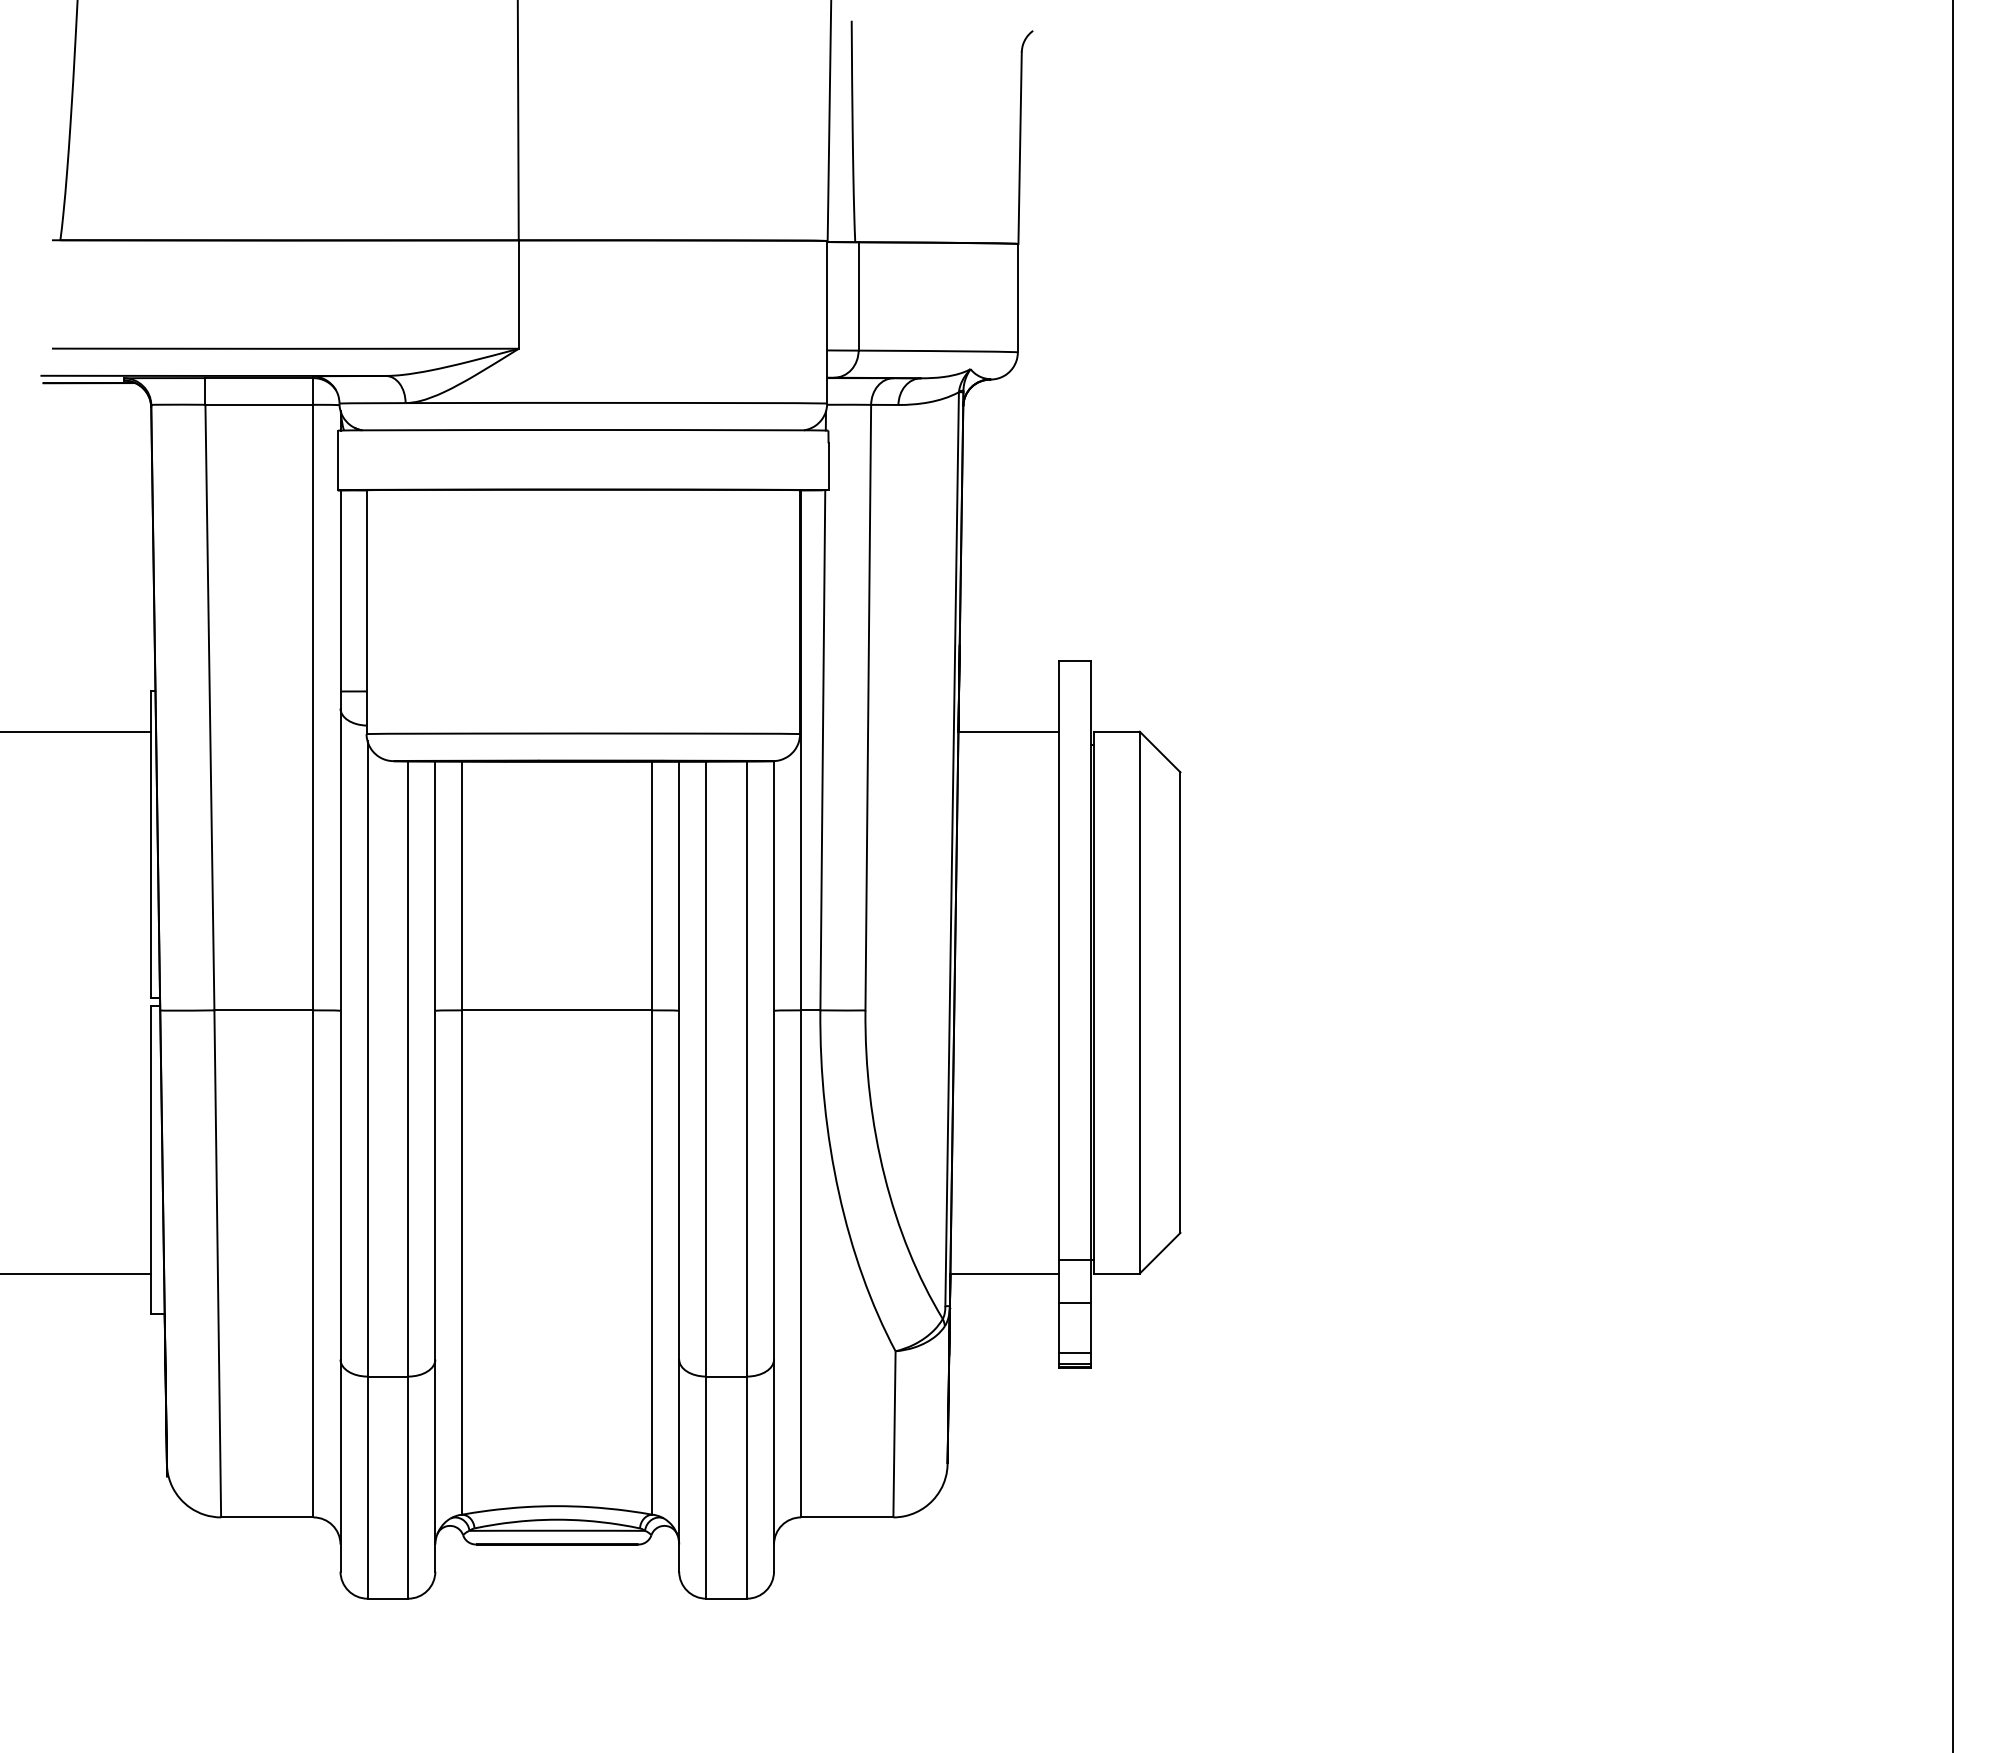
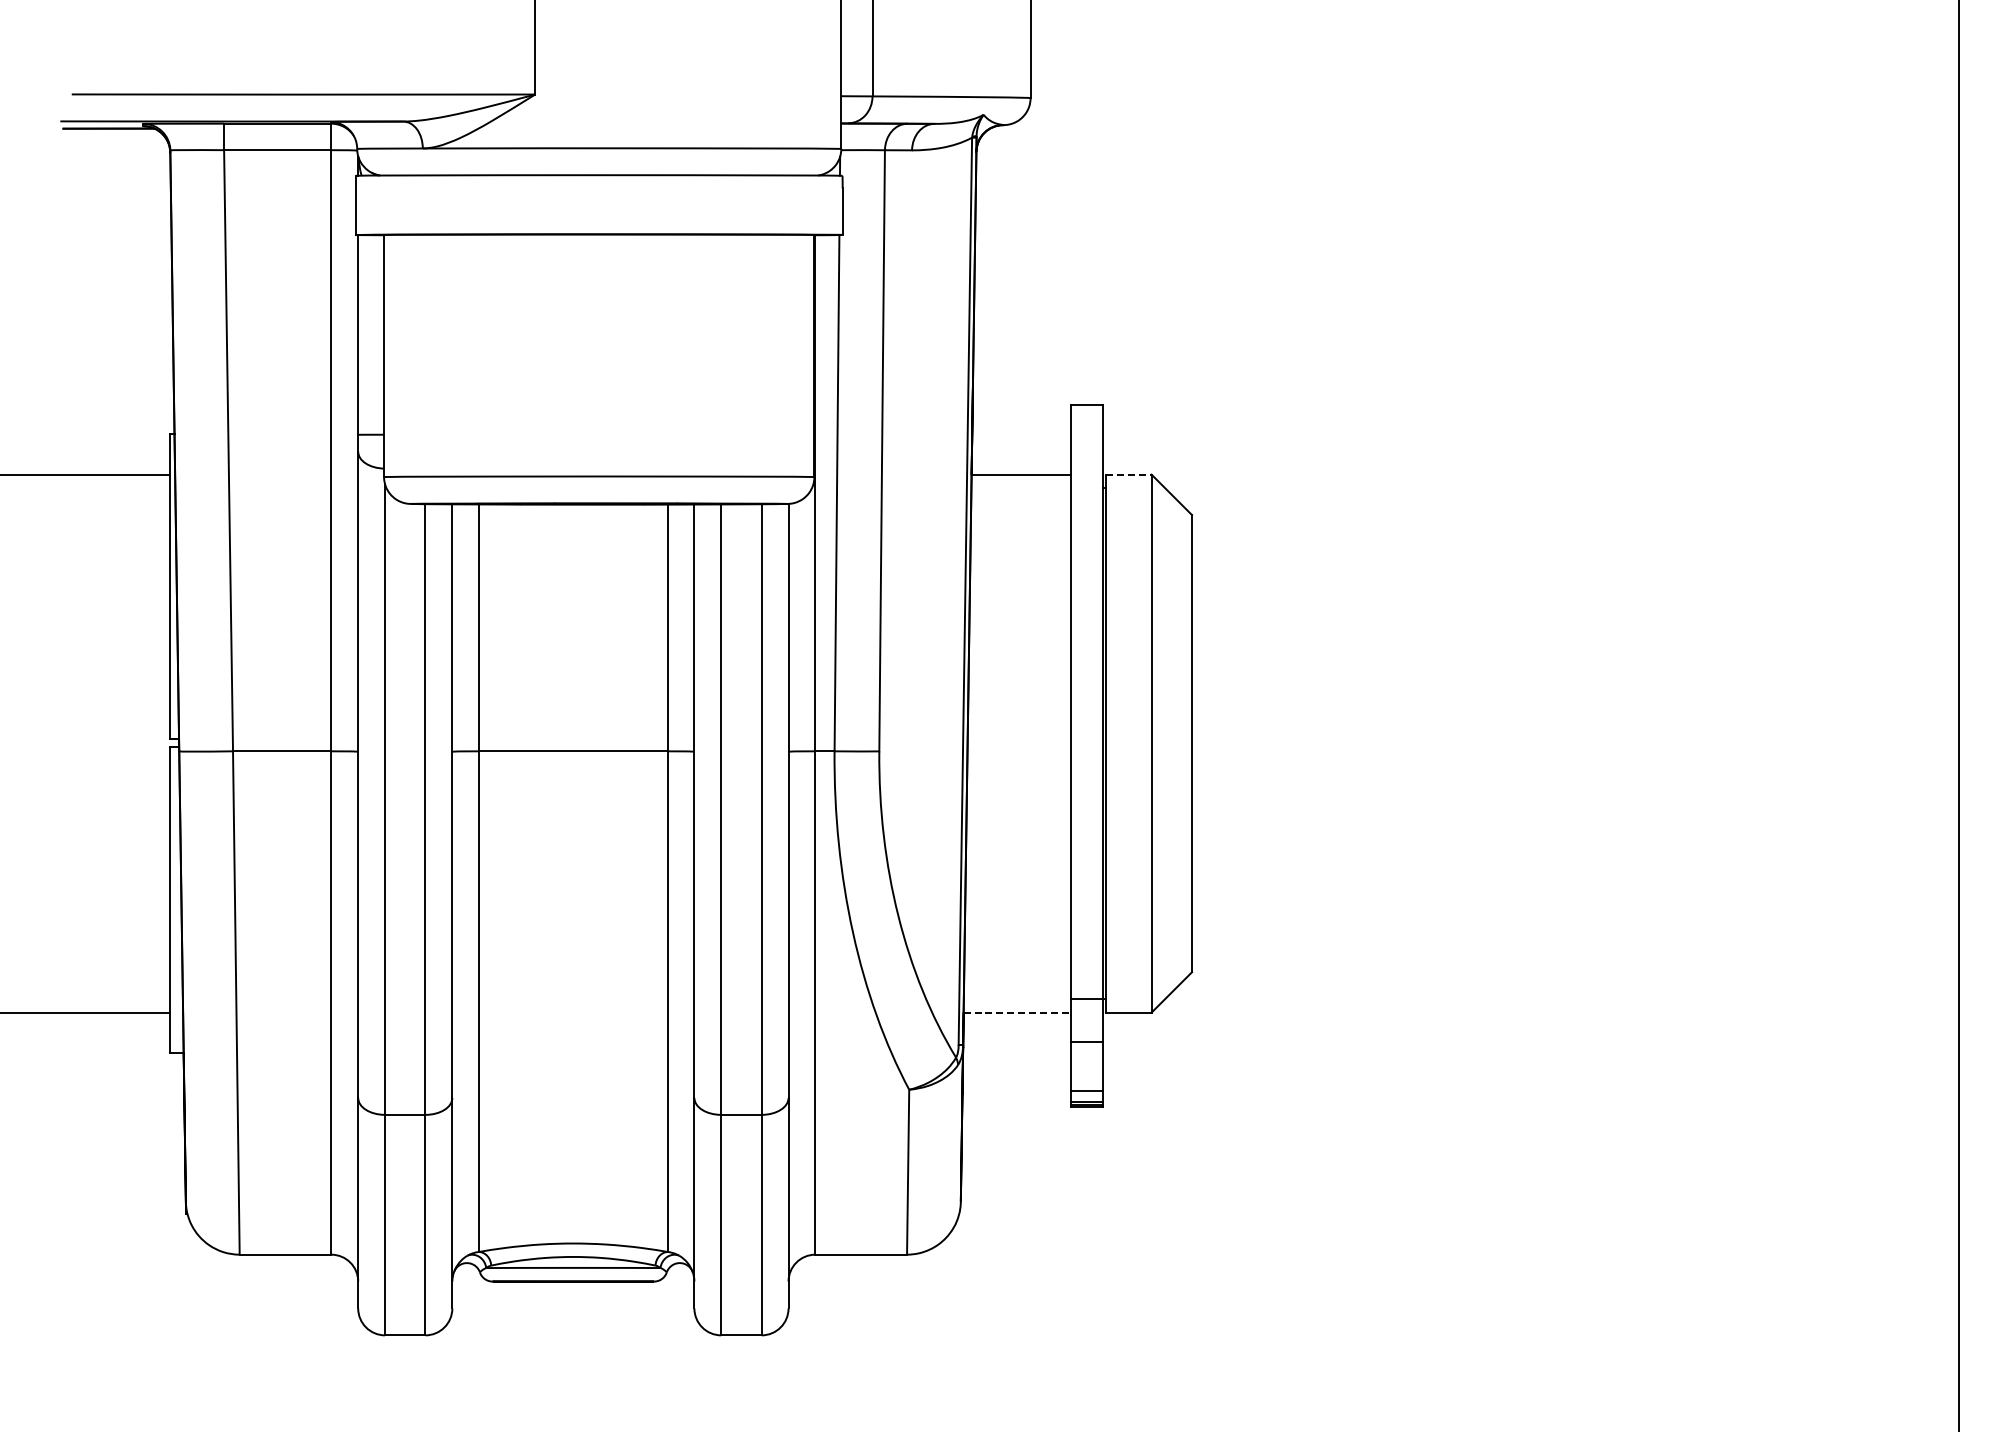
line: (1117, 731) -> (1129, 474), solid -> dashed
line: (1004, 1273) -> (1017, 1012), solid -> dashed

